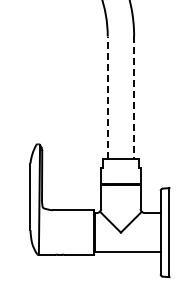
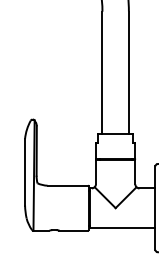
line: (107, 97) -> (102, 72), dashed -> solid
line: (134, 98) -> (129, 73), dashed -> solid

